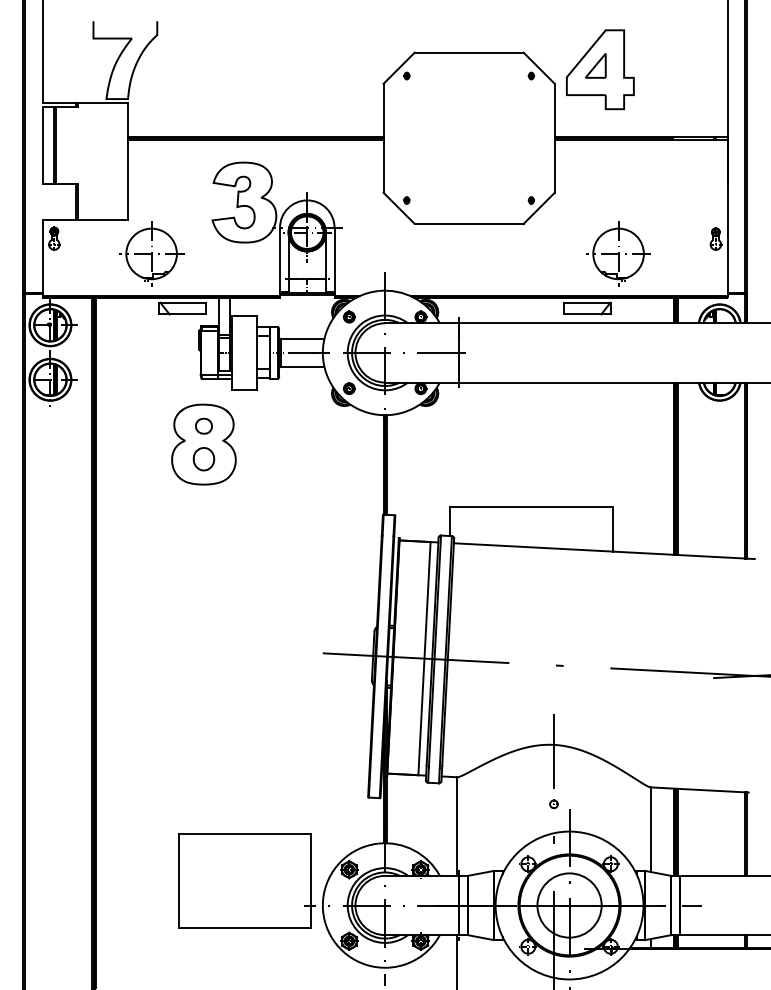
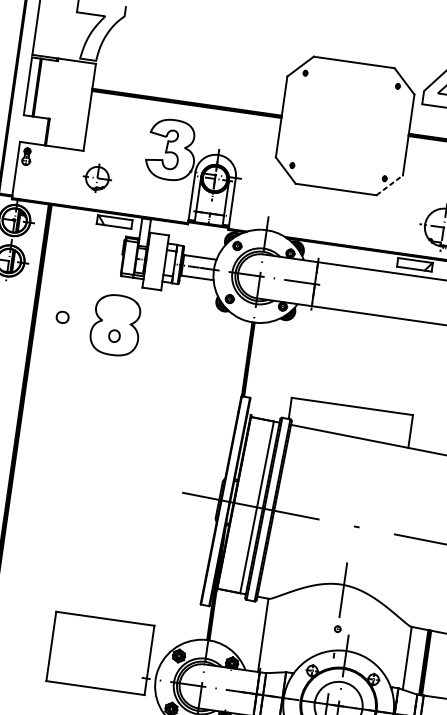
line: (539, 208) -> (389, 185), solid -> dashed
part: (151, 253) -> (97, 177), size x0.6
part: (203, 425) -> (62, 316), moved
part: (203, 459) -> (114, 336), size x0.7

